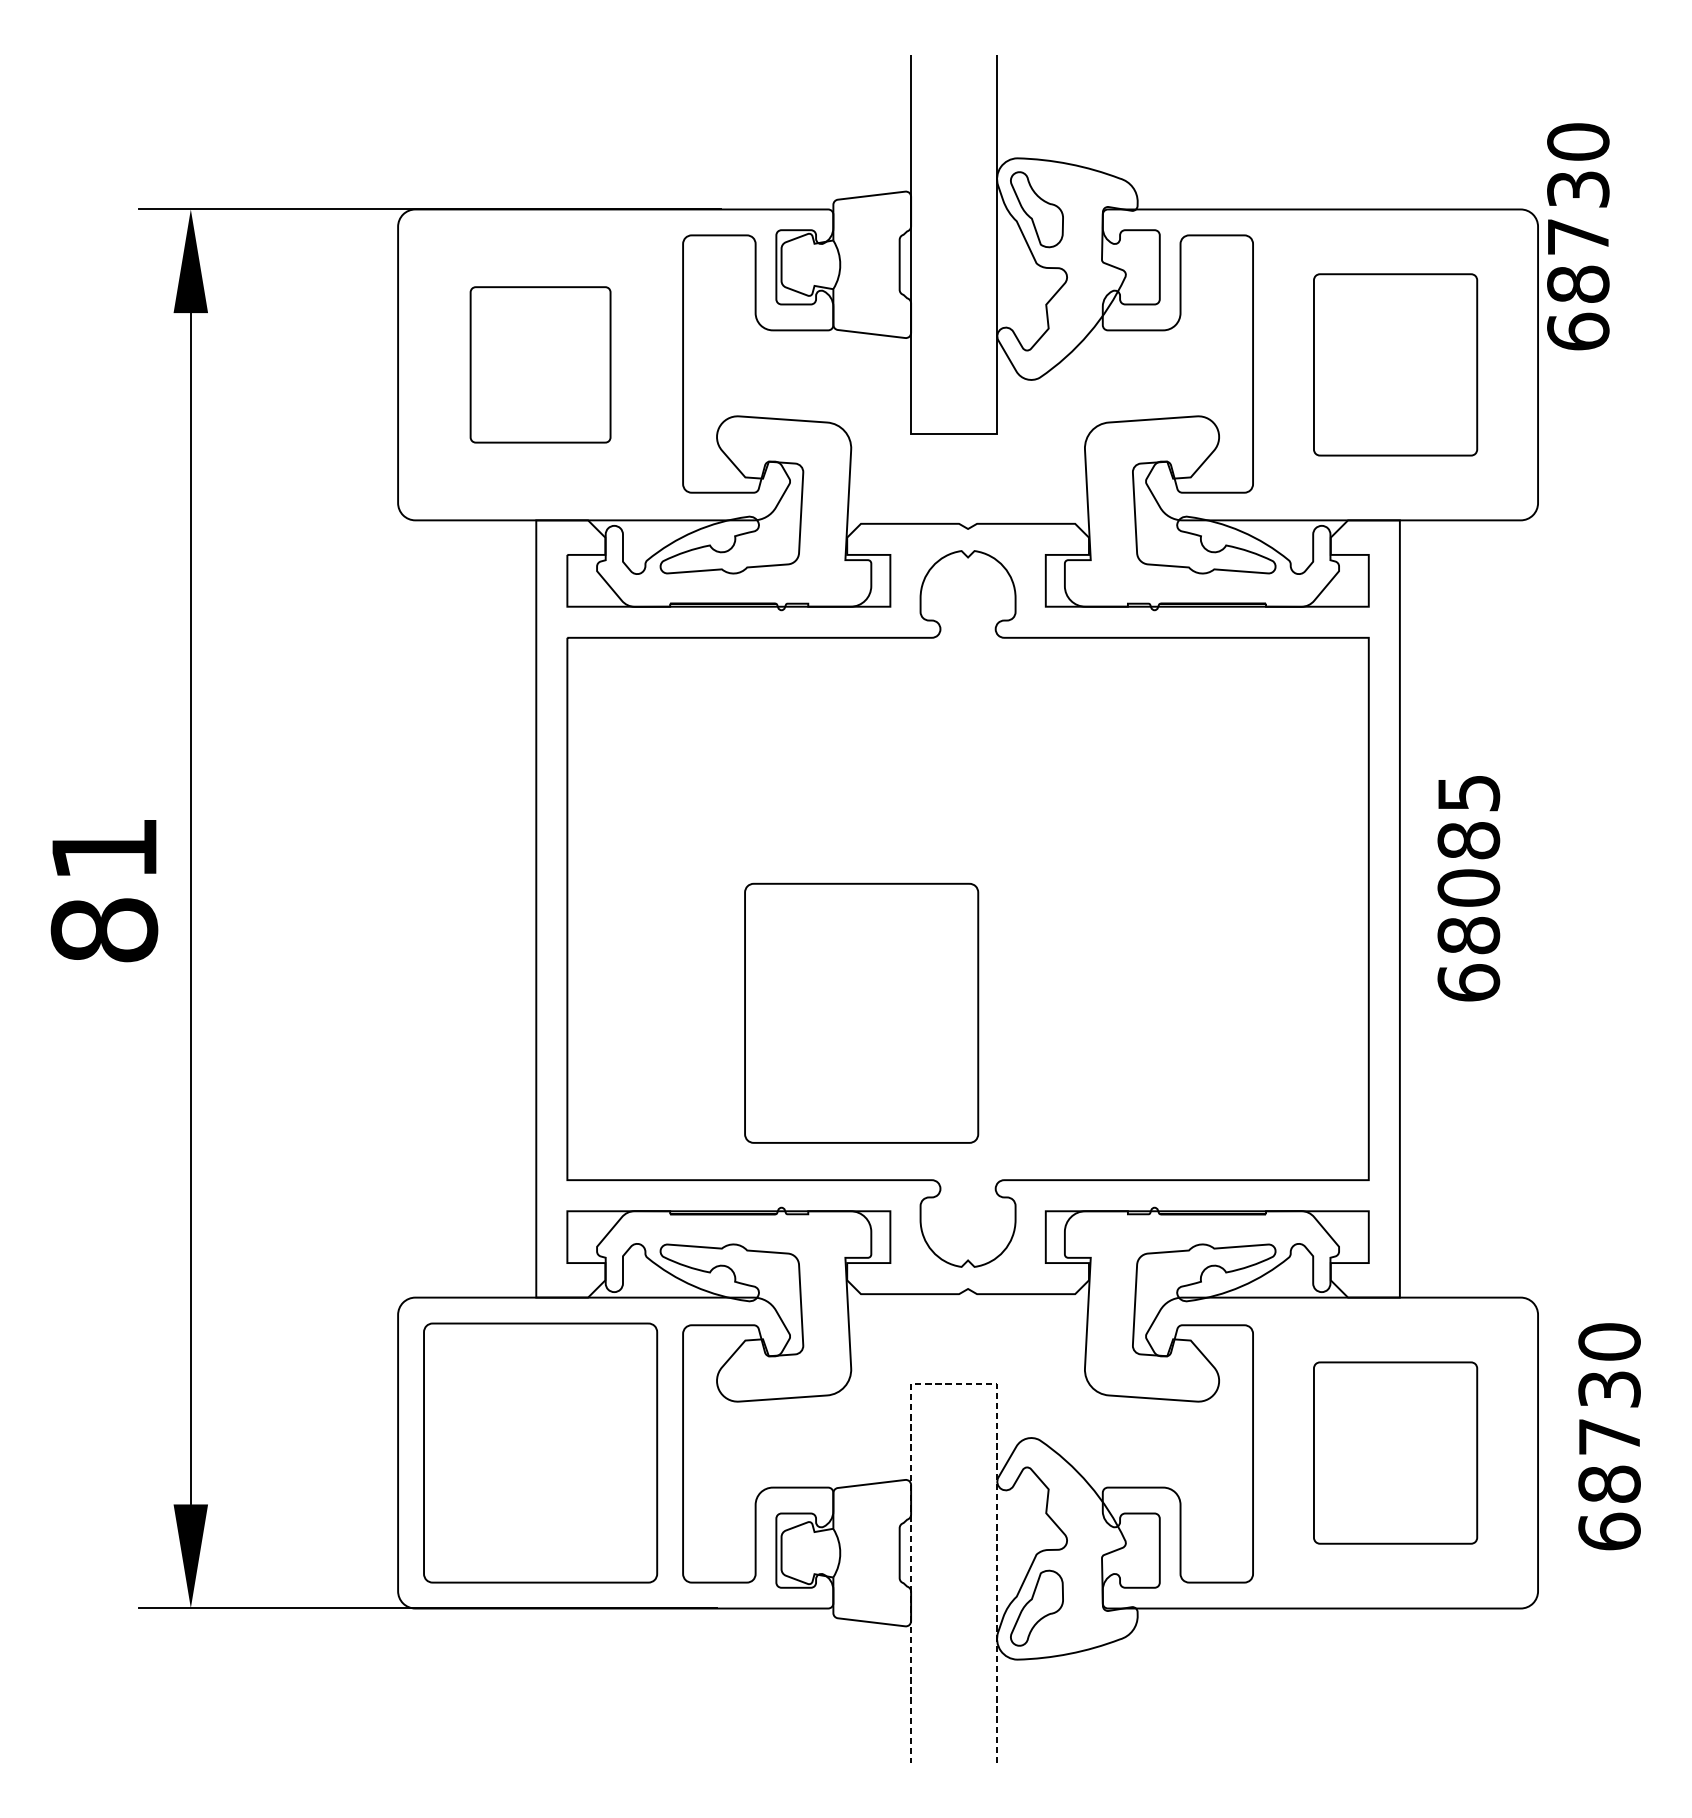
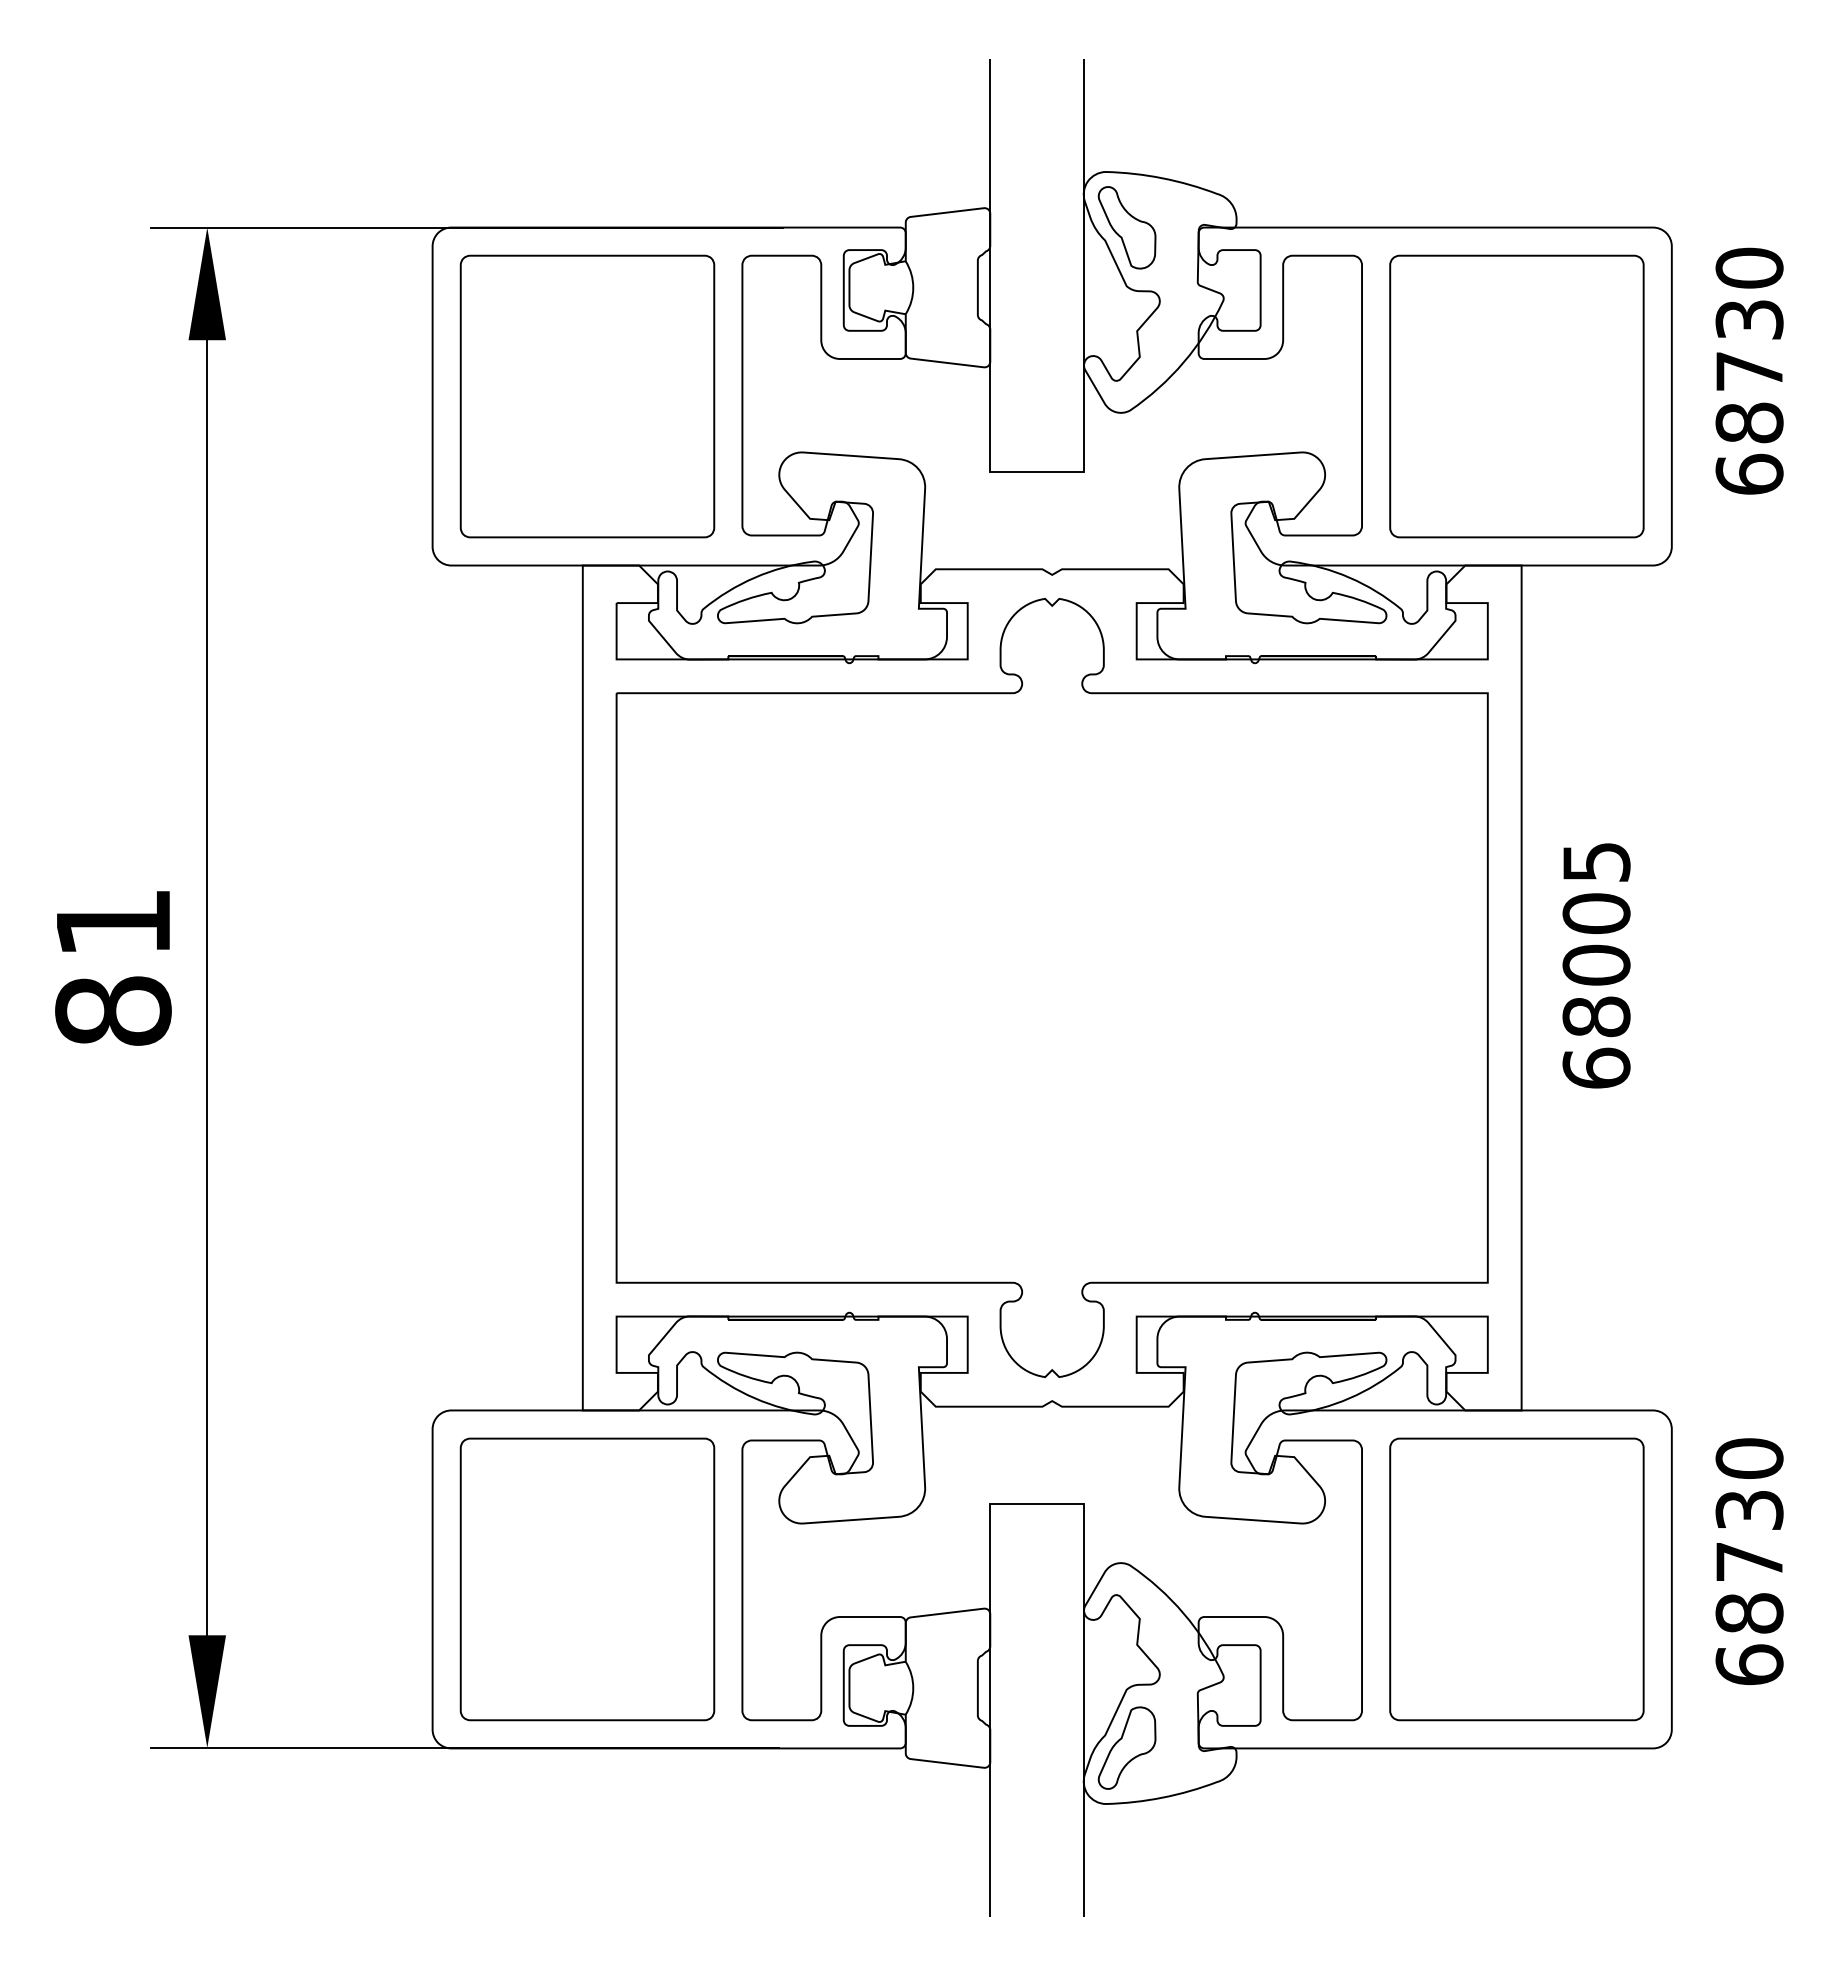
text: (1578, 236) -> (1749, 370), moved
part: (540, 364) -> (587, 396), size x1.67
part: (1395, 364) -> (1516, 396), size x1.43
text: (1468, 840) -> (1596, 913), 68085 -> 68005
part: (861, 1013) -> (936, 1101), removed
line: (954, 1384) -> (1037, 1504), dashed -> solid
part: (1395, 1453) -> (1516, 1579), size x1.43

